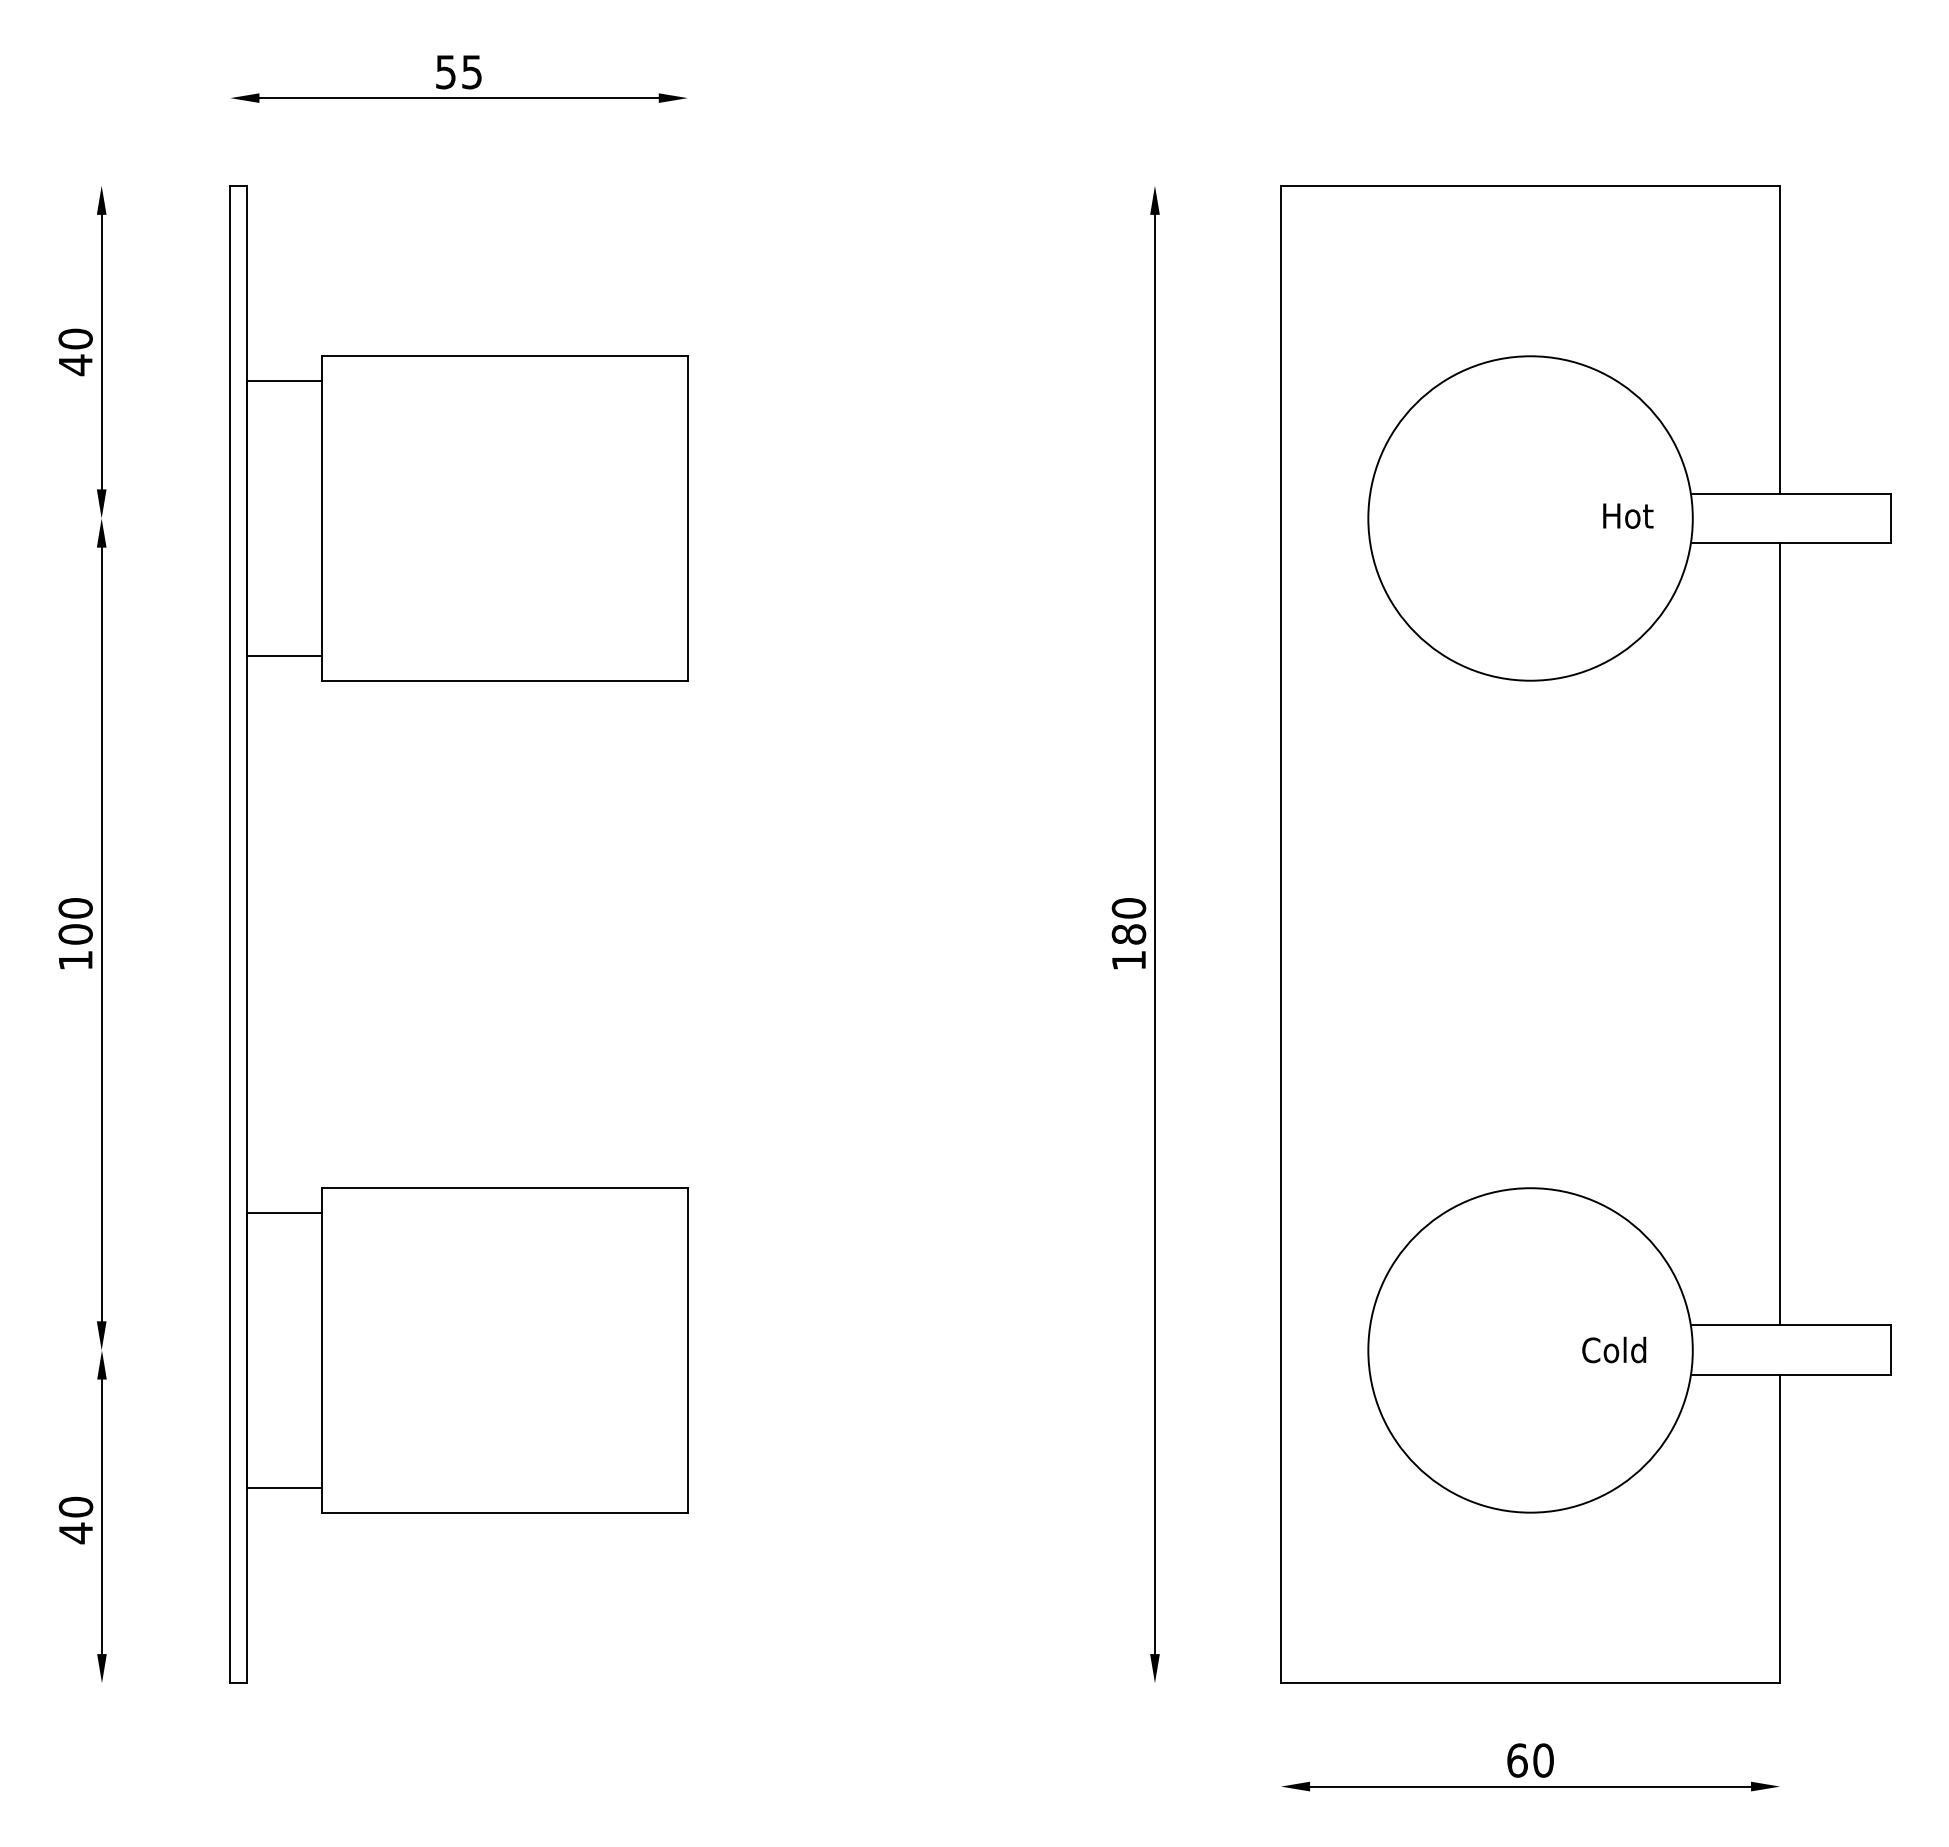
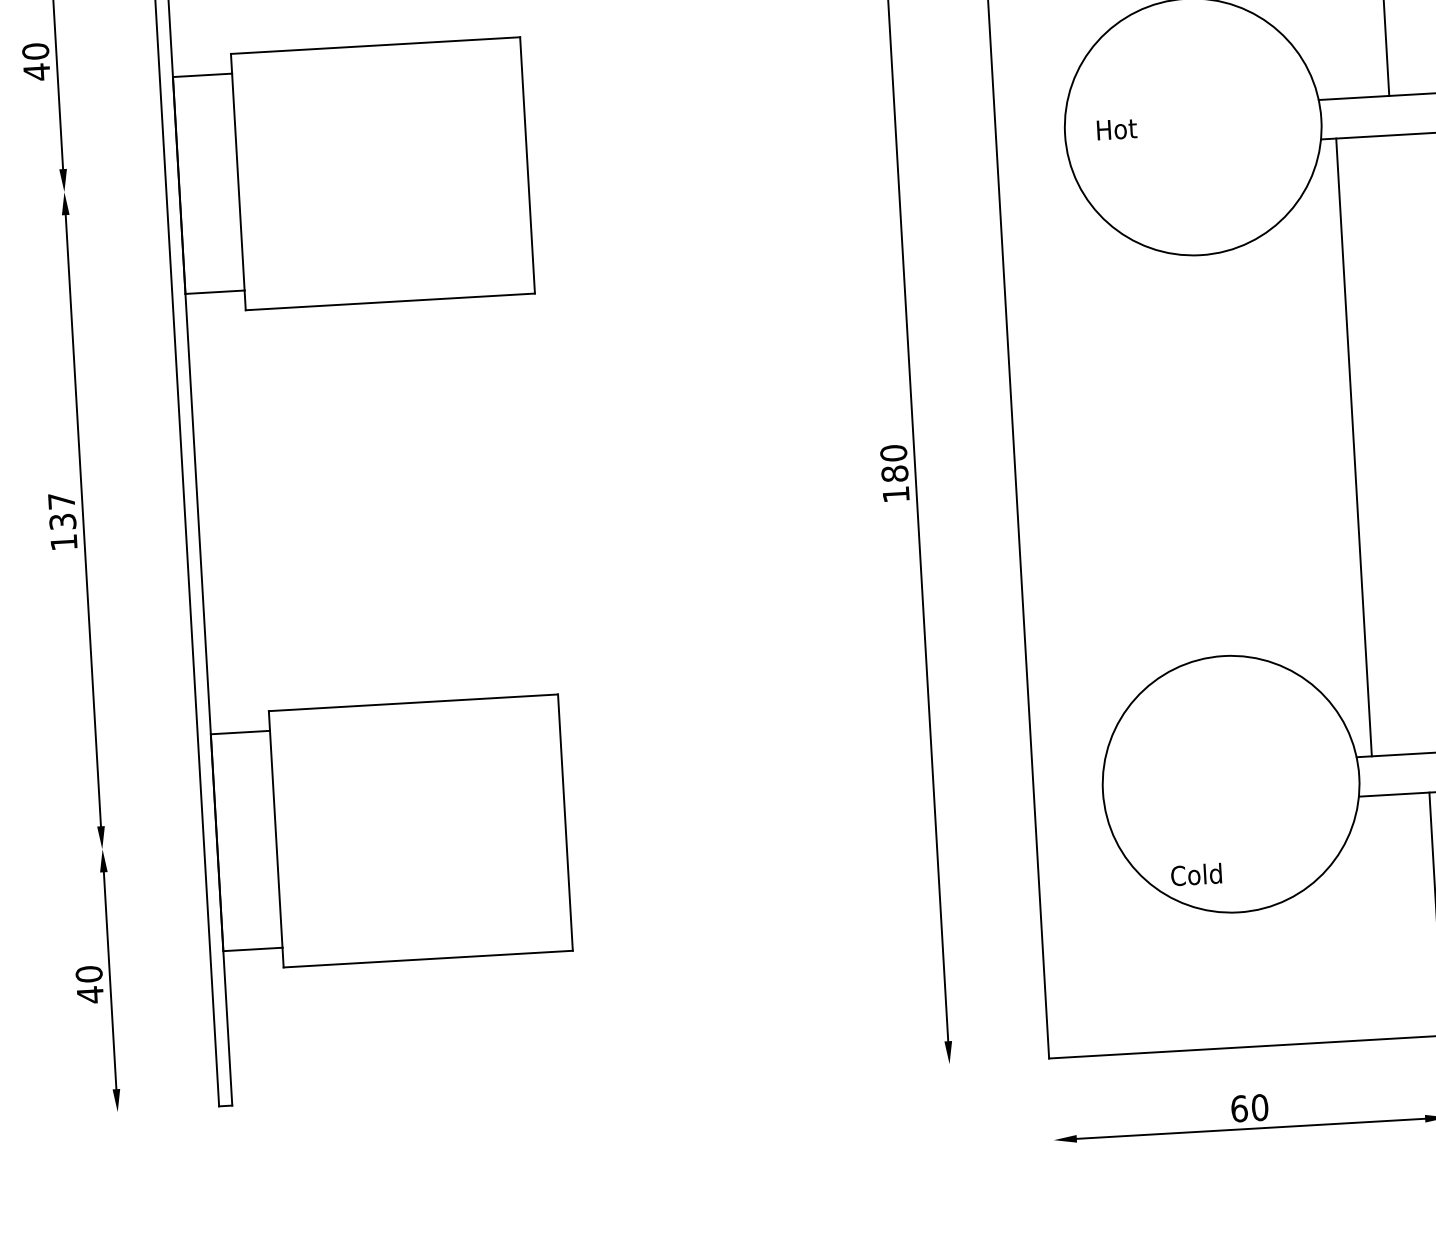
text: (1628, 515) -> (1117, 129), moved
text: (75, 921) -> (62, 511), 100 -> 137
line: (1780, 934) -> (1354, 447), moved
text: (1614, 1349) -> (1196, 874), moved

